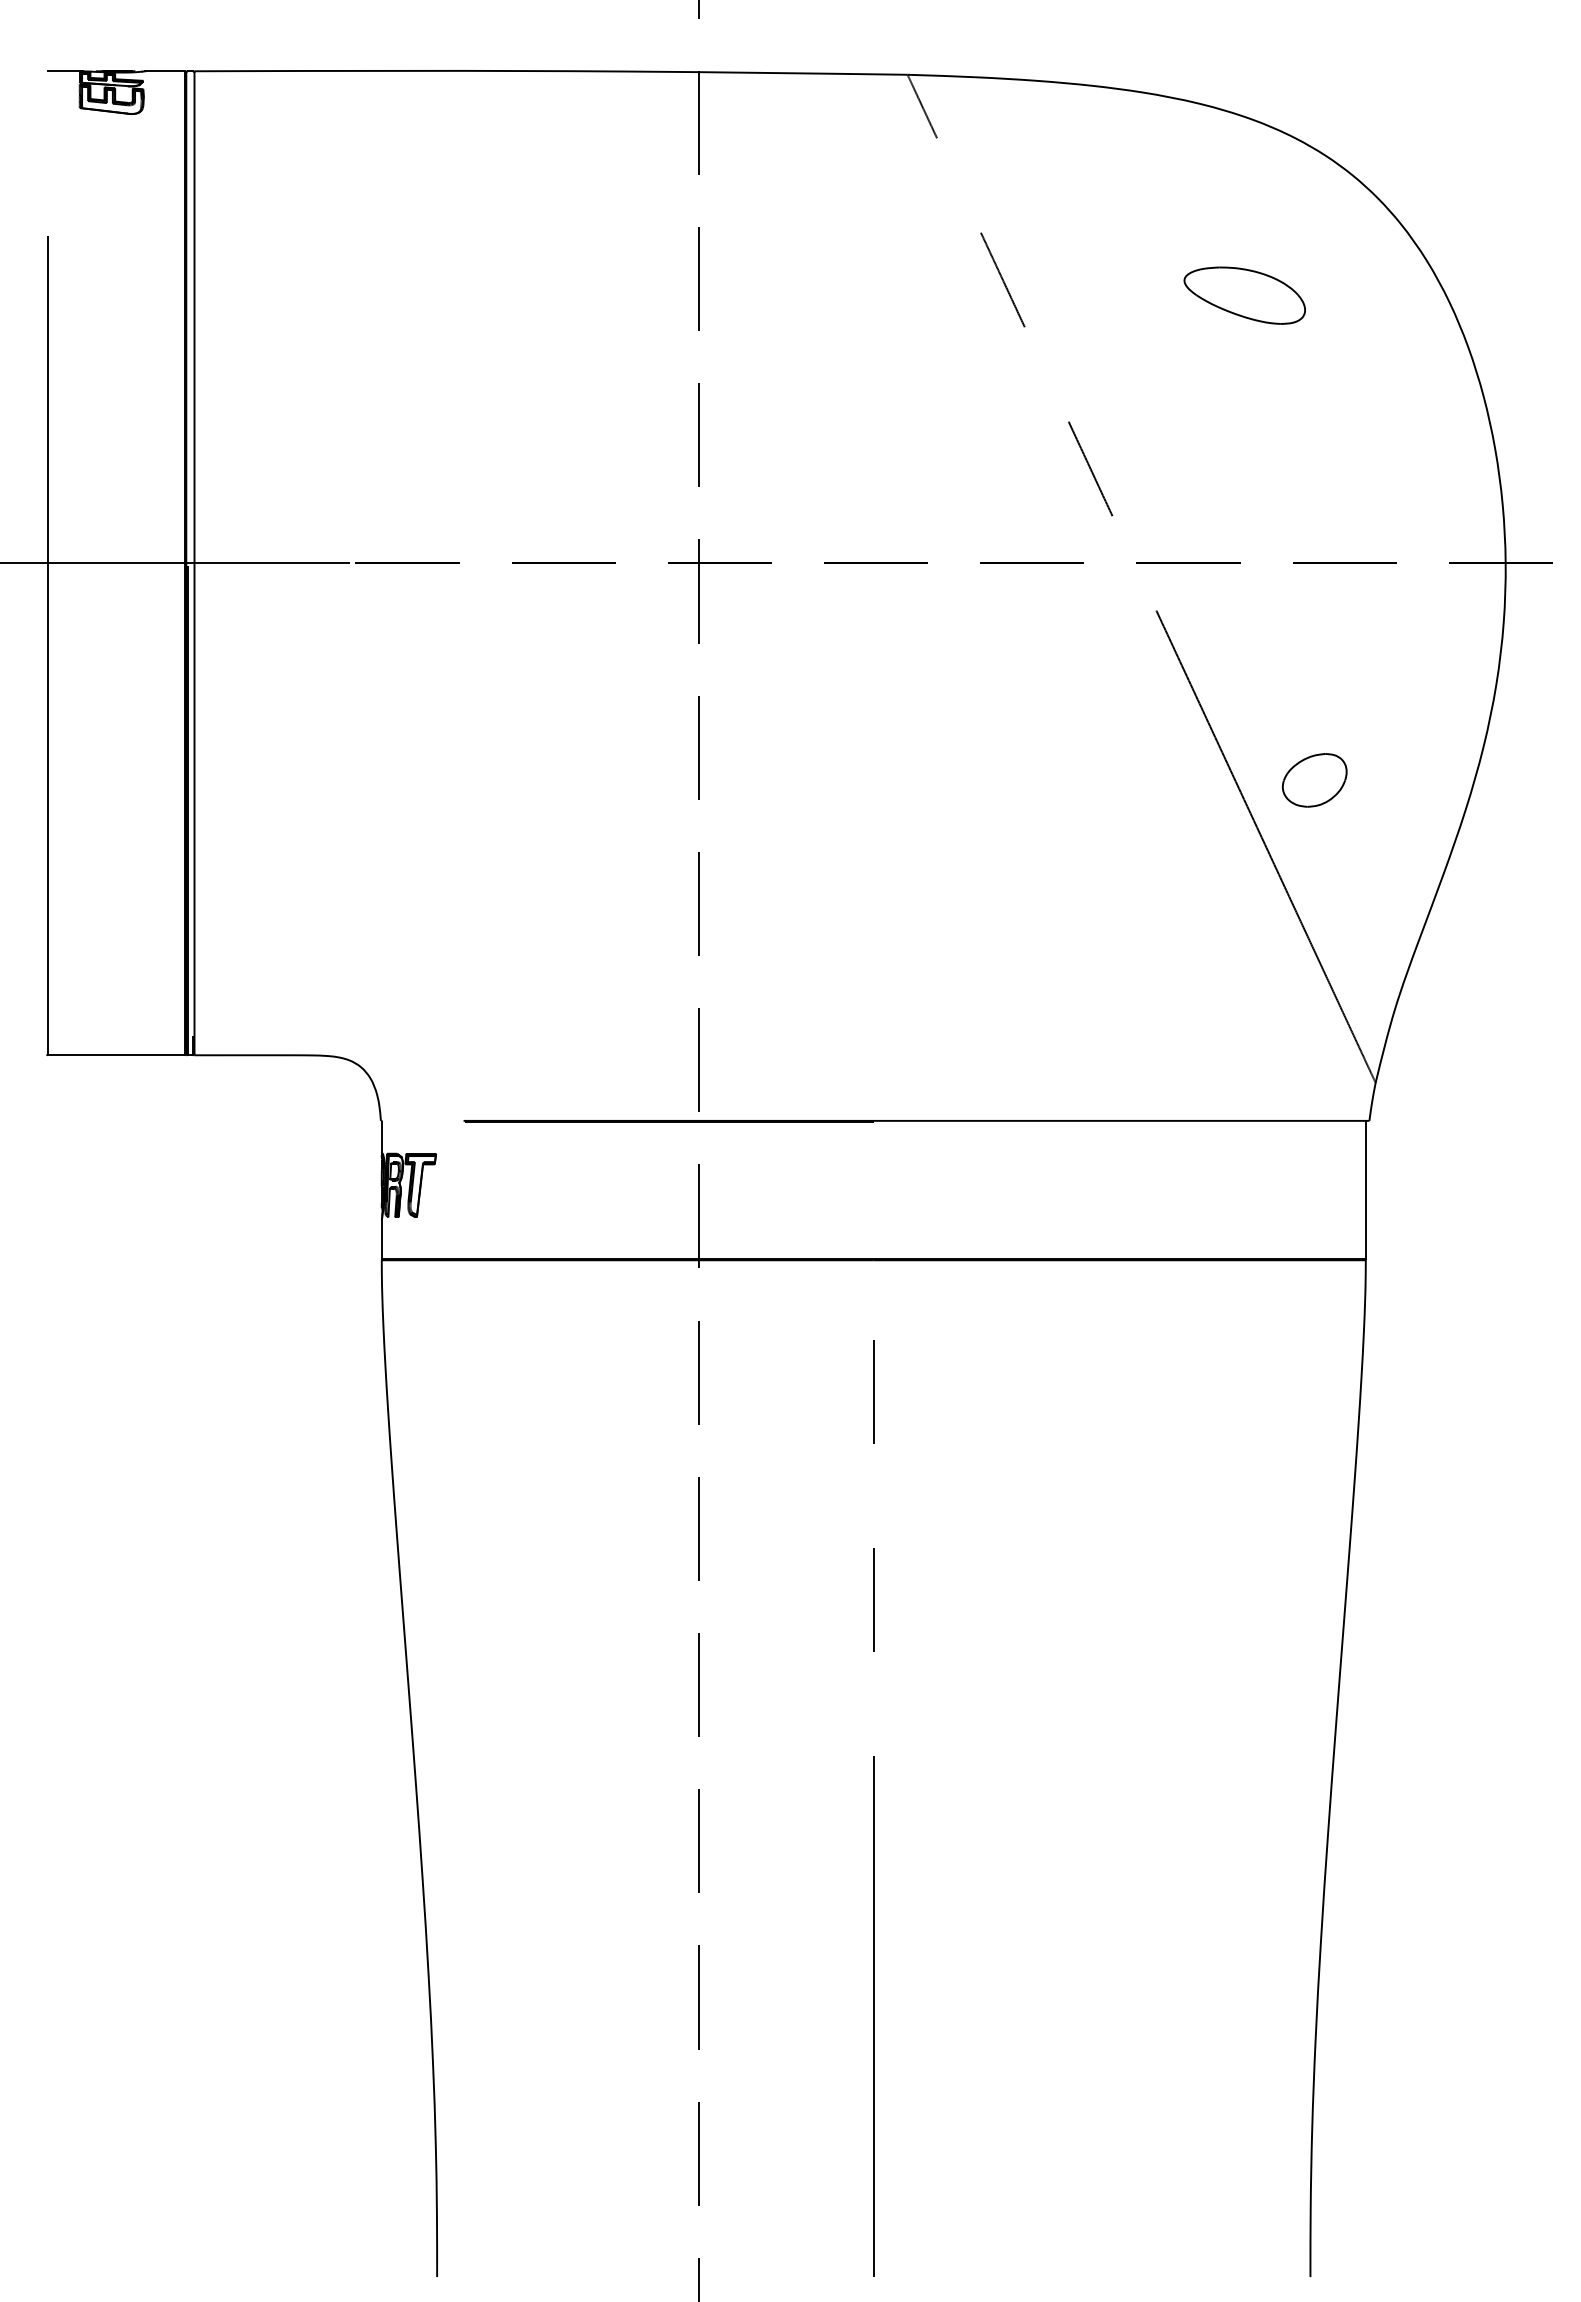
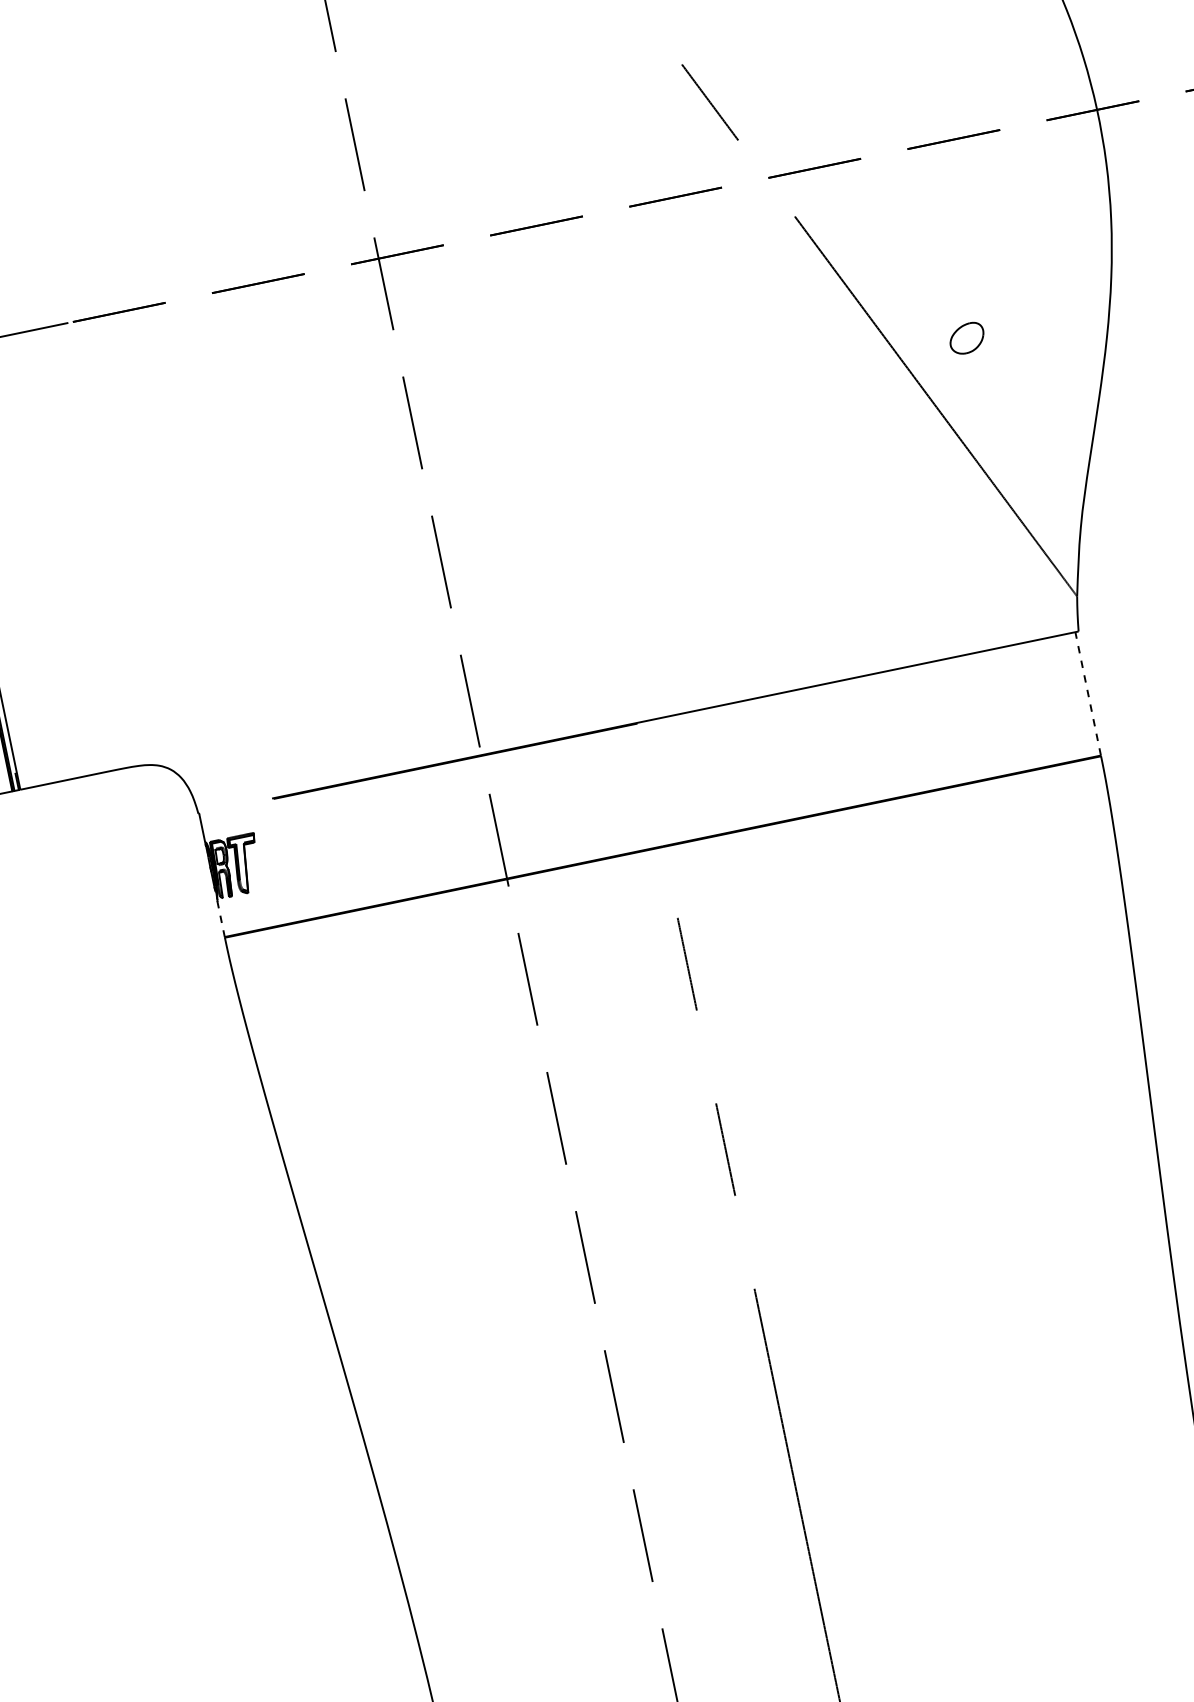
part: (1314, 780) -> (966, 338), size x0.6
line: (1365, 1190) -> (1087, 694), solid -> dashed
line: (381, 1239) -> (220, 919), solid -> dashed

